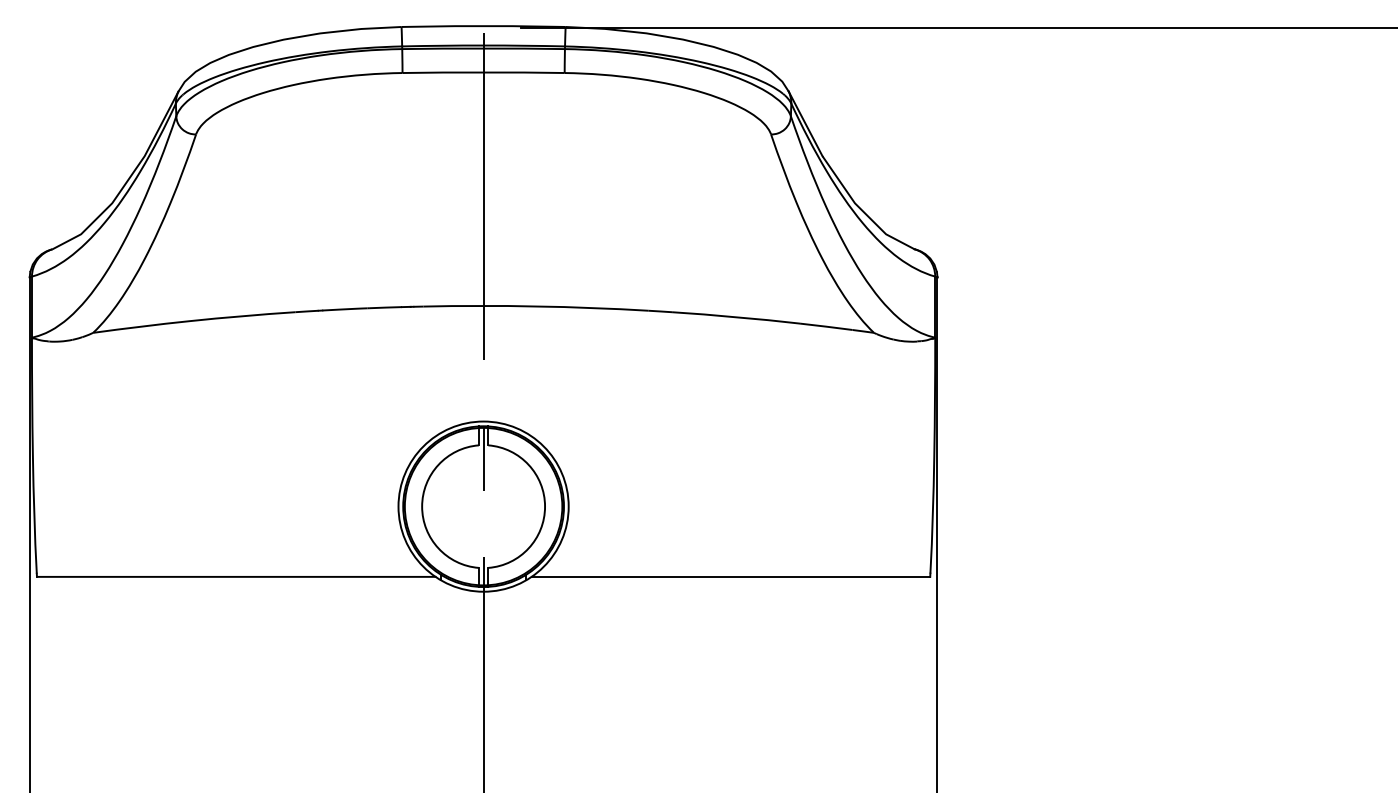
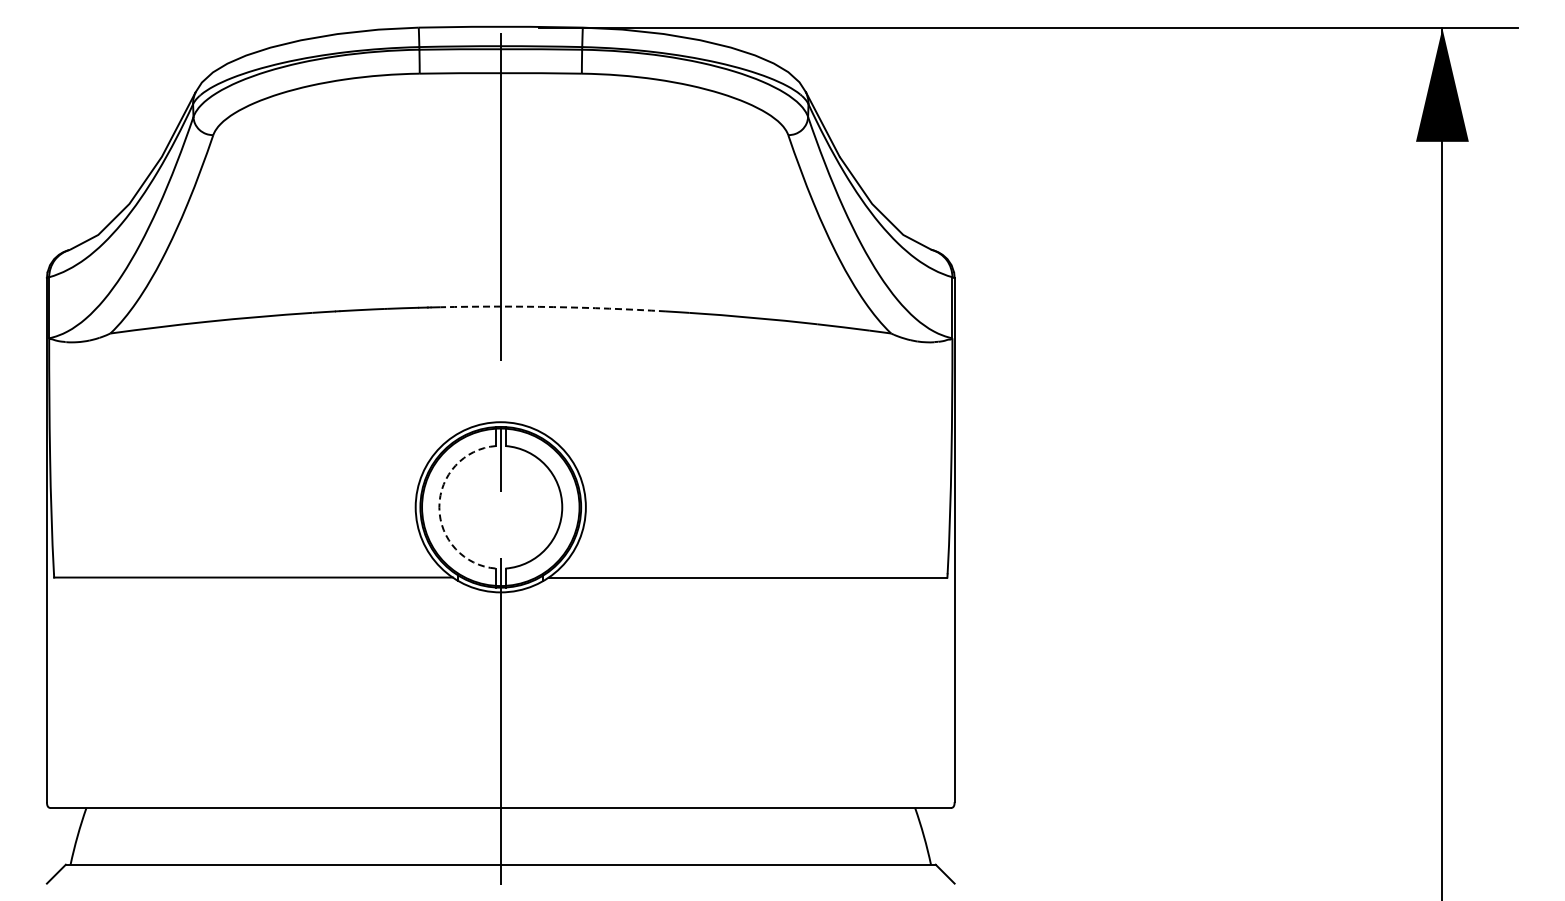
arc: (536, 306) -> (553, 307), solid -> dashed
arc: (422, 506) -> (439, 507), solid -> dashed

